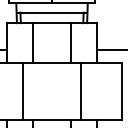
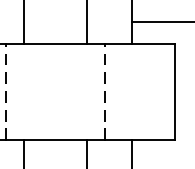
line: (23, 90) -> (7, 90), solid -> dashed
line: (81, 90) -> (105, 90), solid -> dashed

